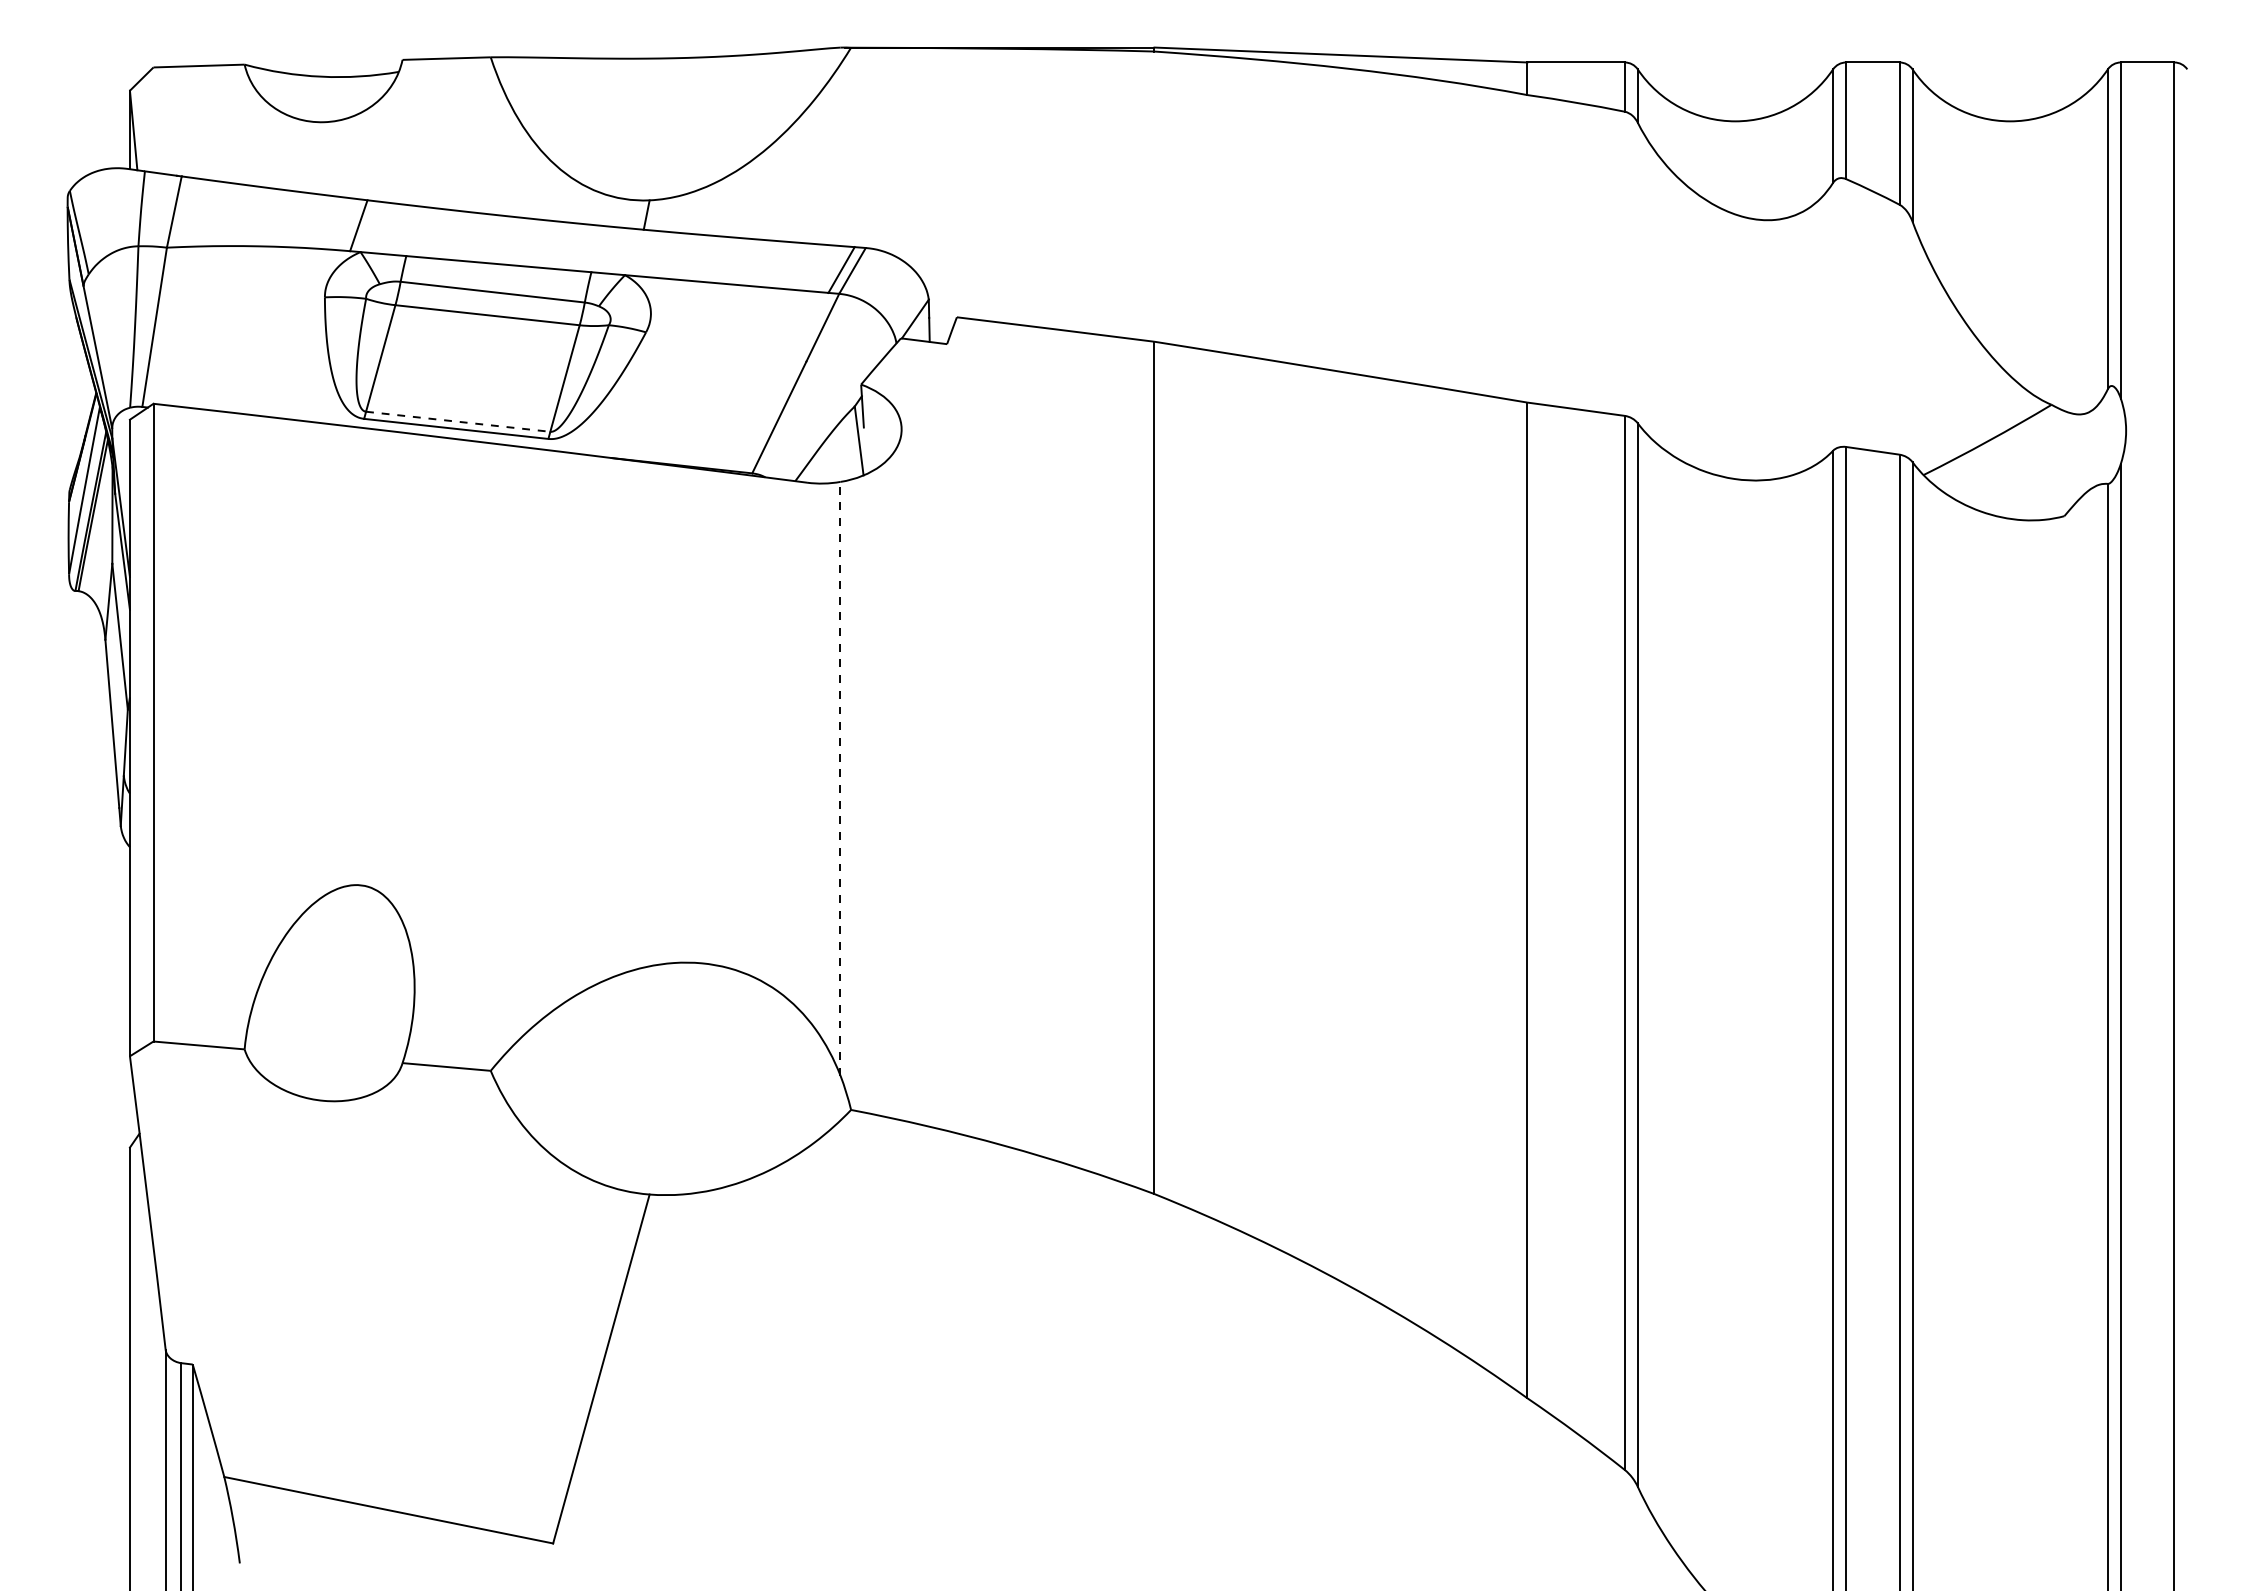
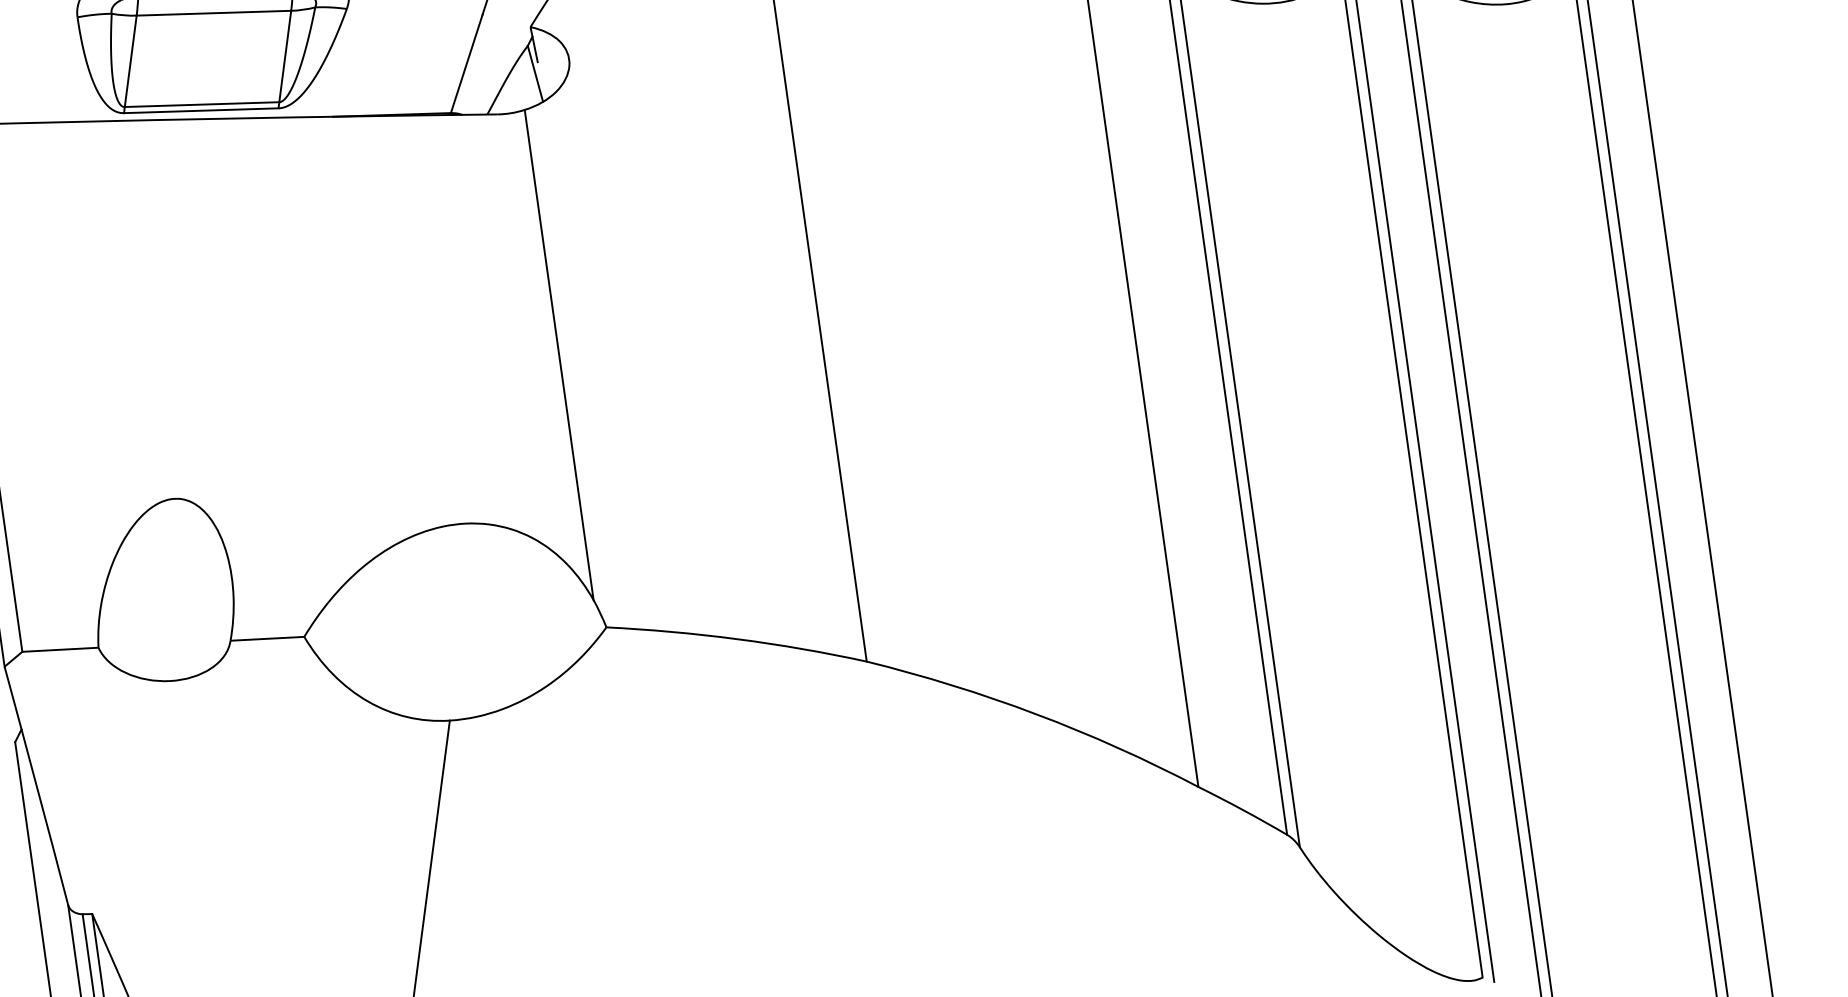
line: (458, 421) -> (202, 104), dashed -> solid
line: (840, 778) -> (559, 354), dashed -> solid

